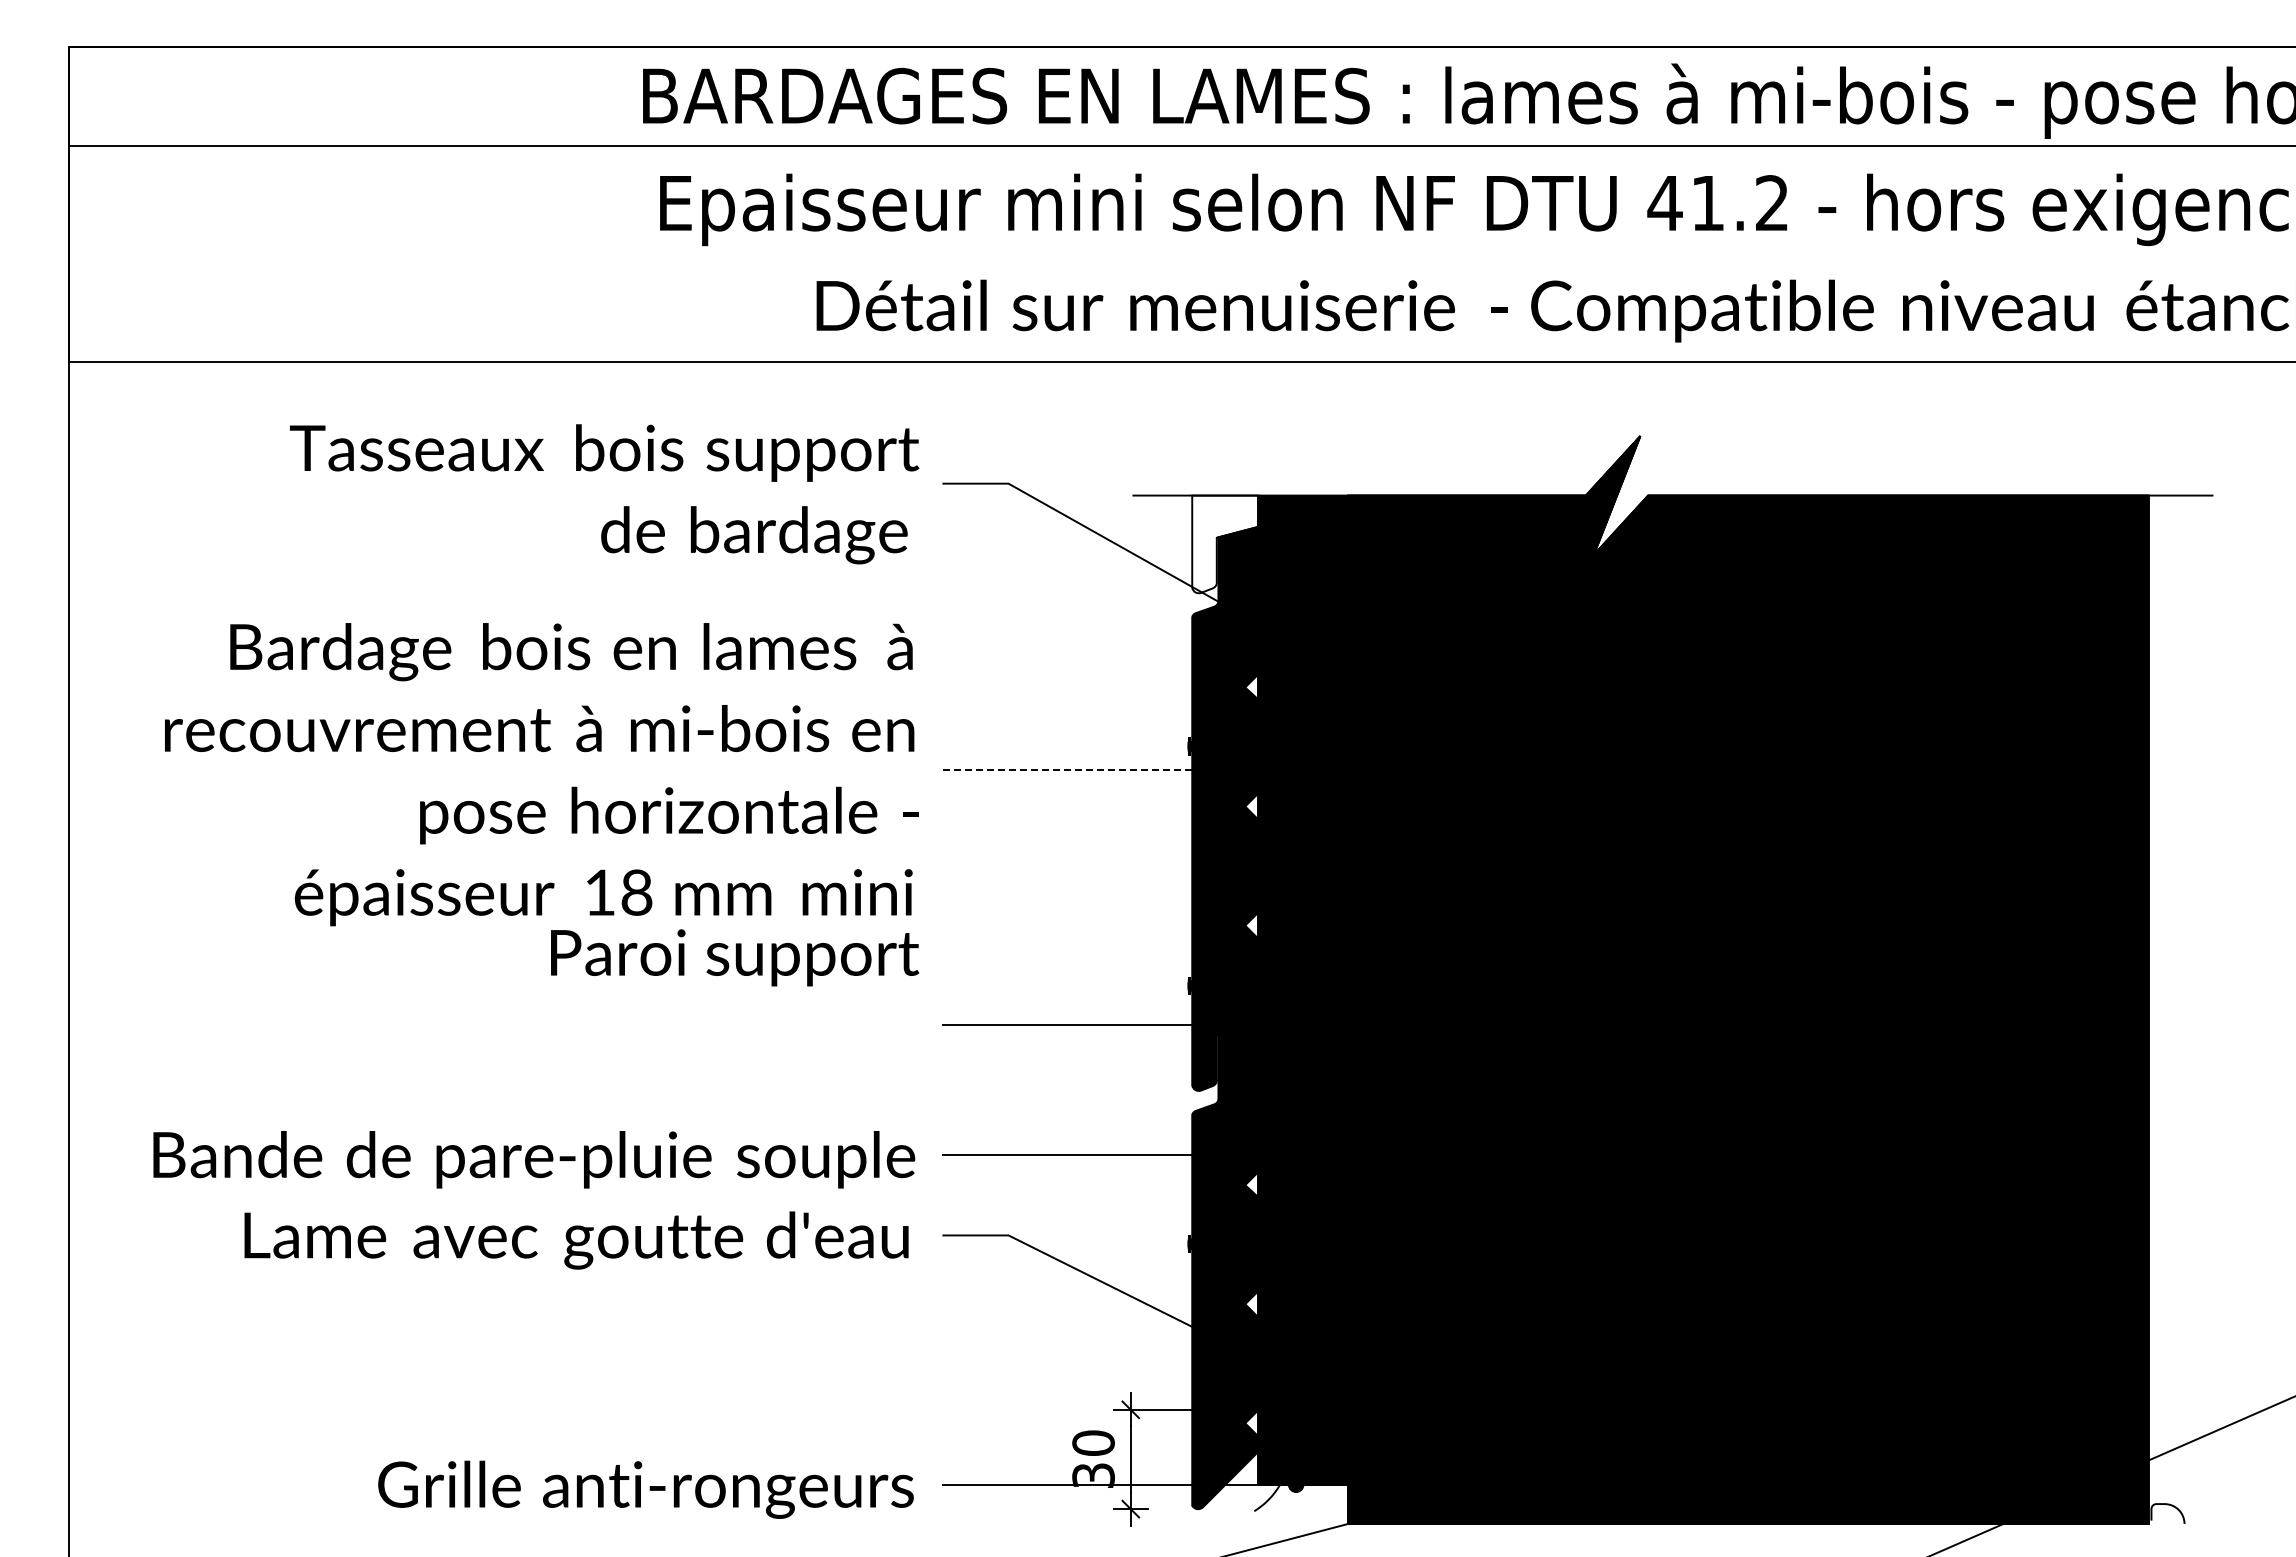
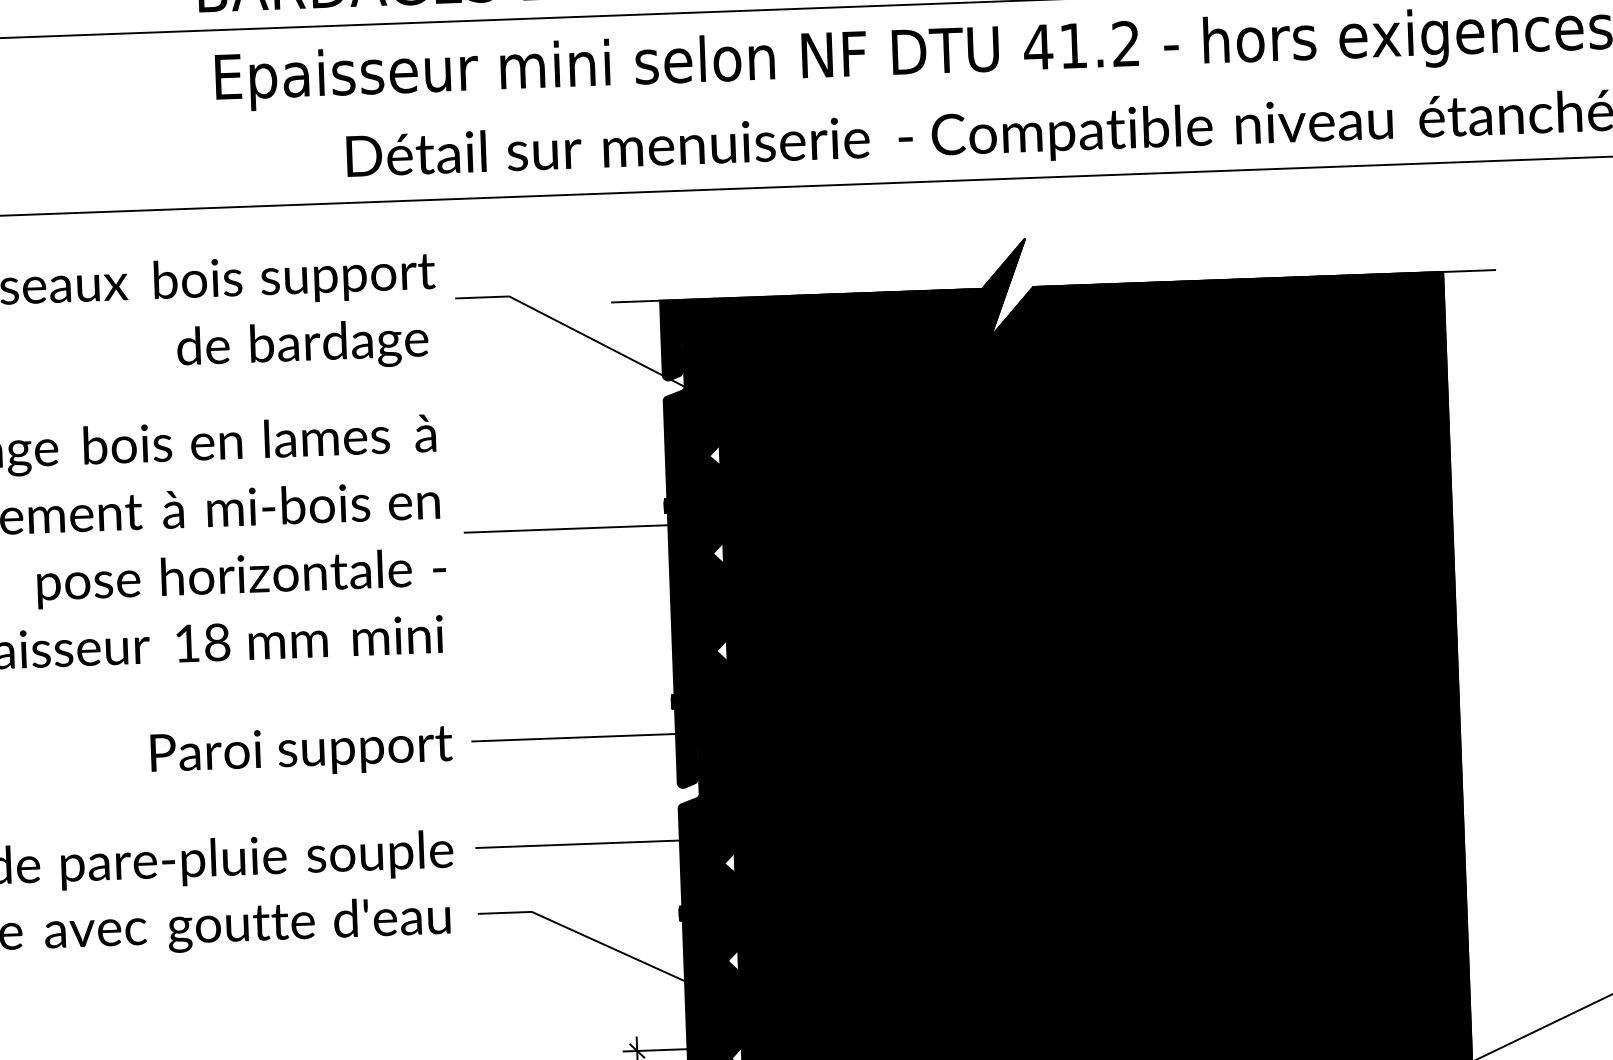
fill: (1225, 544) -> (688, 339), added
line: (1082, 769) -> (578, 528), dashed -> solid
text: (735, 957) -> (302, 751), moved

